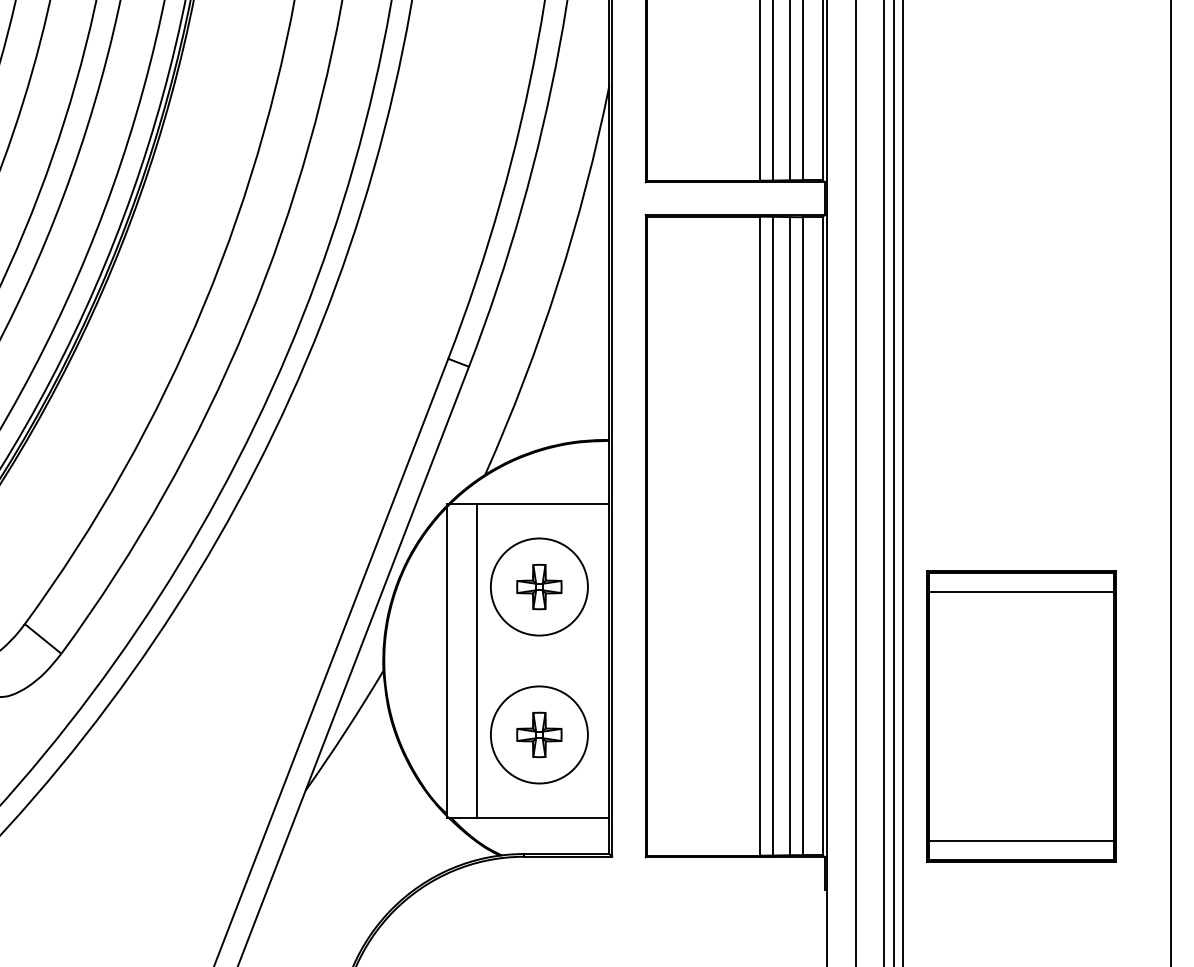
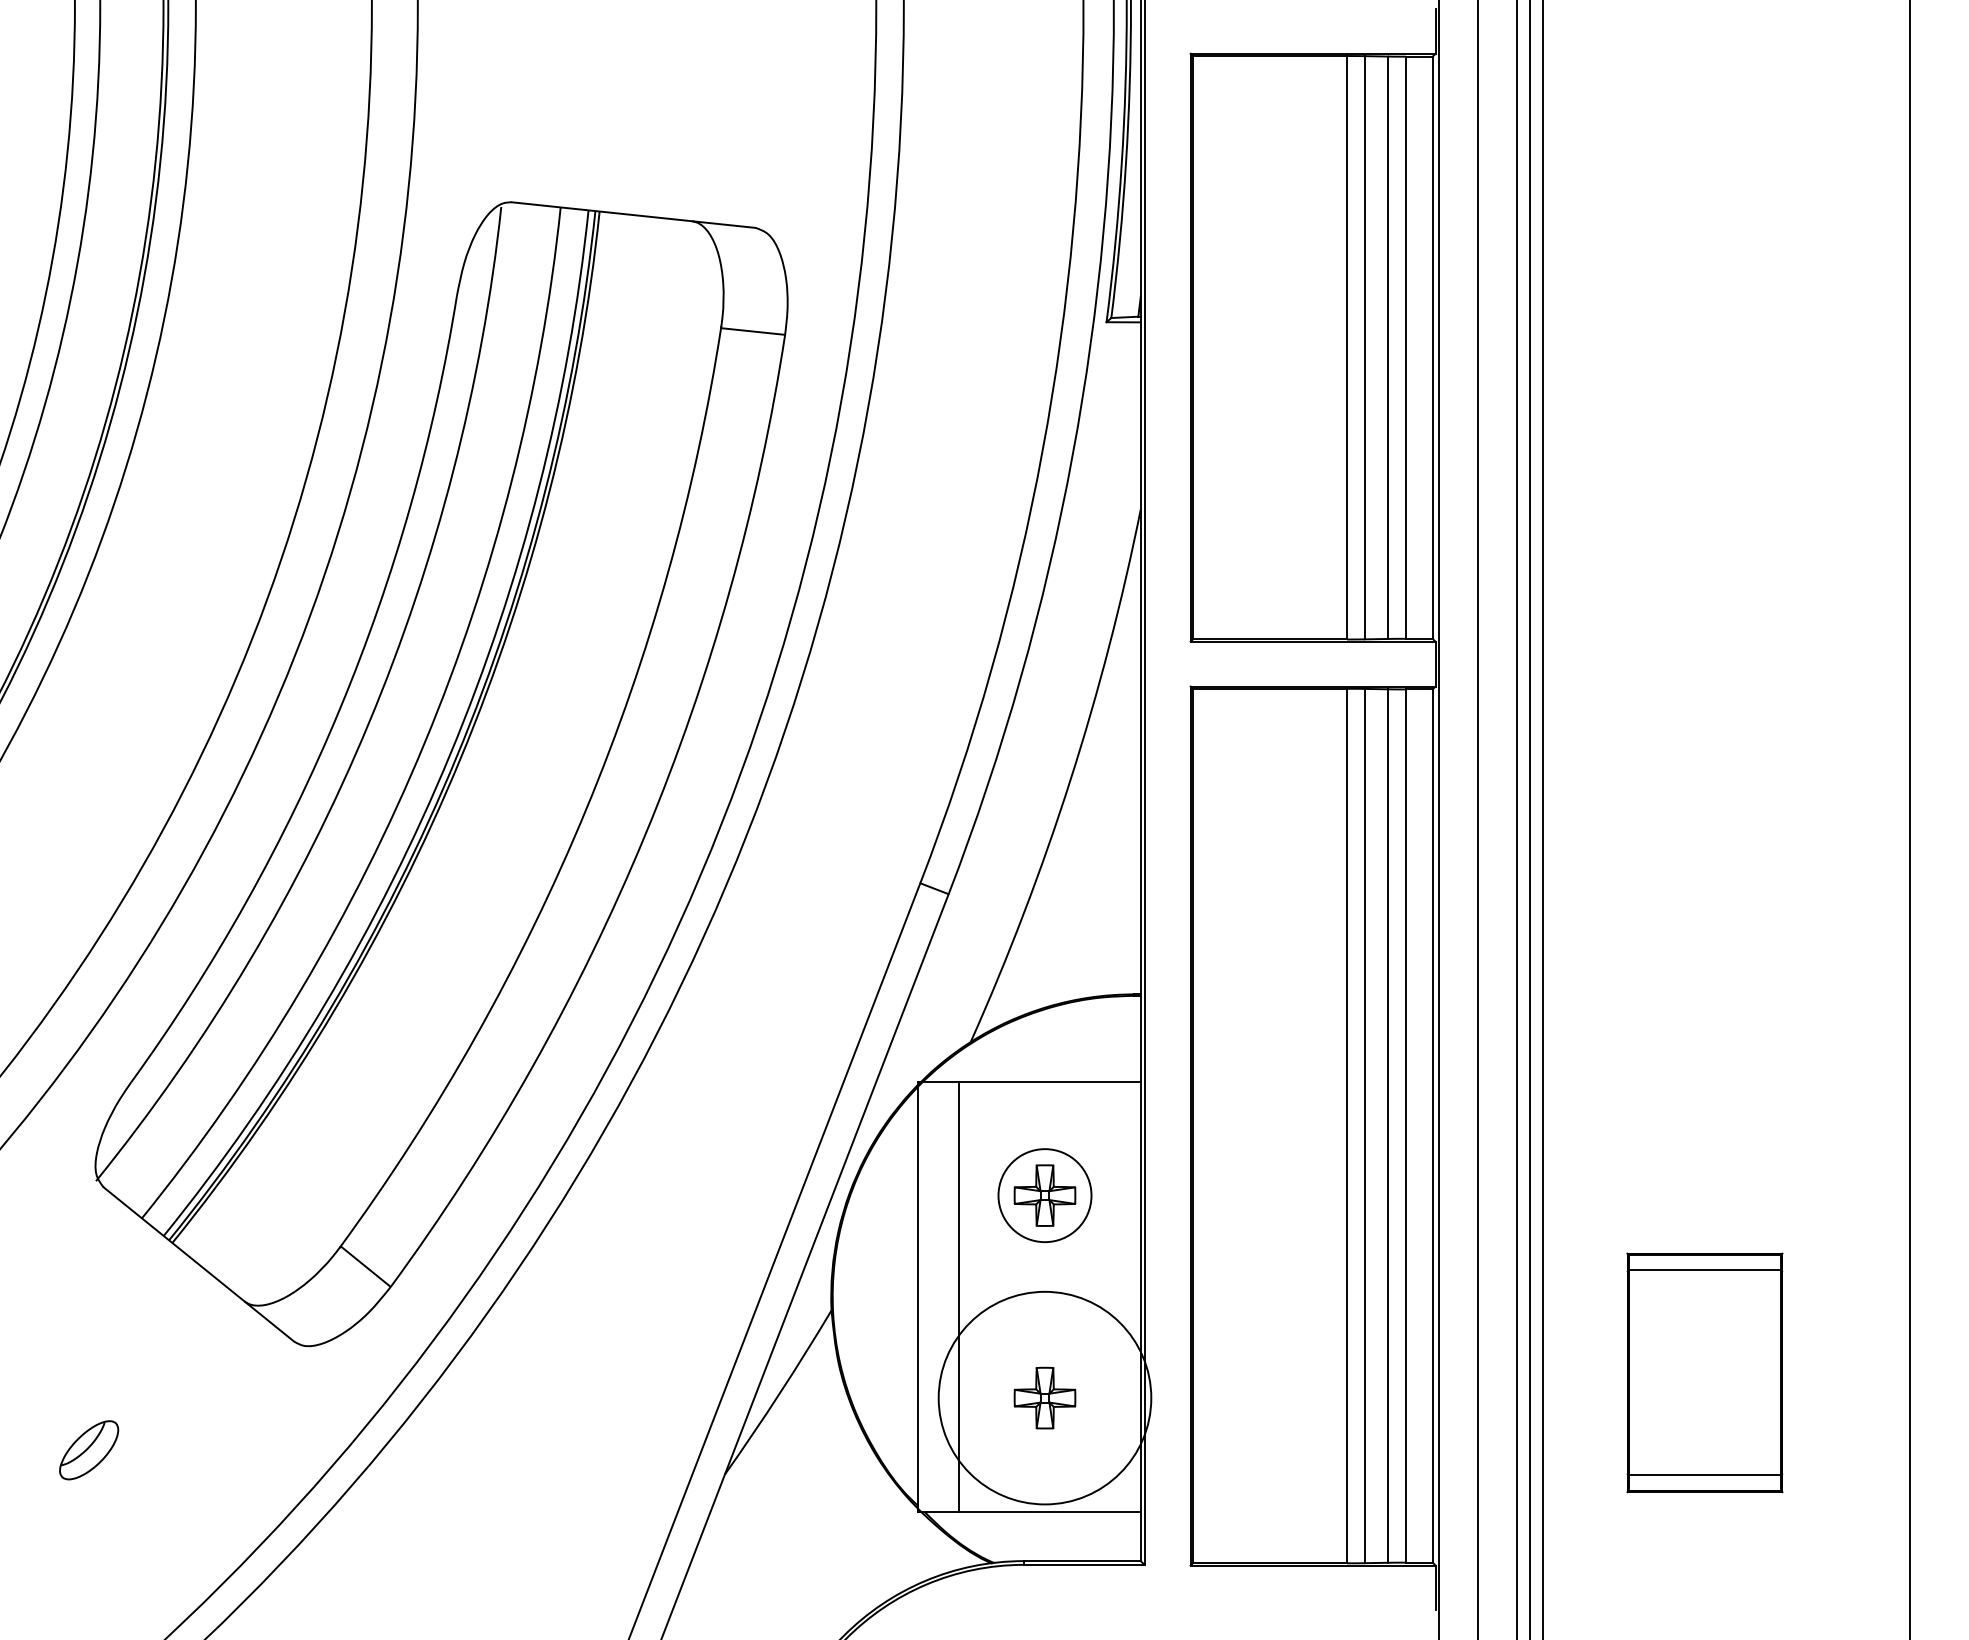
circle: (539, 586) -> (1044, 1195), size x0.7
part: (1021, 716) -> (1704, 1372), size x0.6
circle: (539, 734) -> (1044, 1397), size x1.6

